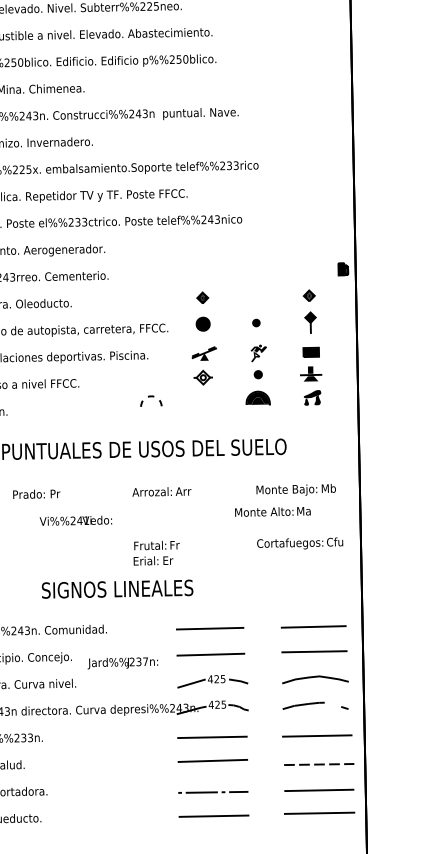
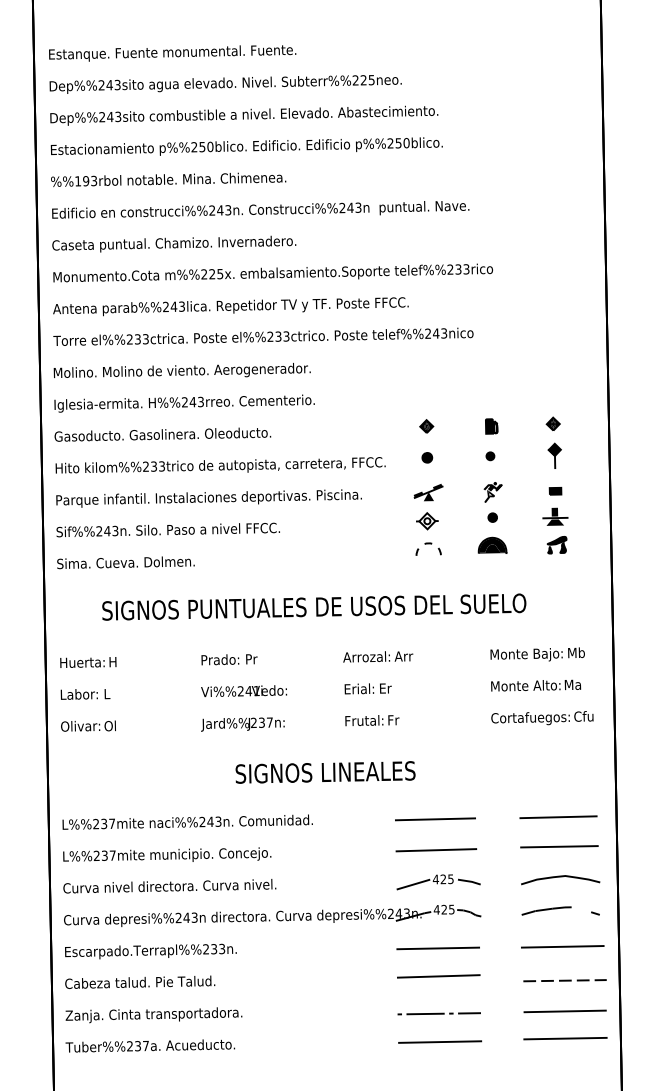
part: (343, 269) -> (491, 426), moved
part: (203, 324) -> (427, 457), size x0.62
part: (311, 352) -> (555, 491), size x0.62
part: (151, 400) -> (428, 548), moved
text: (273, 511) -> (536, 685), moved
text: (76, 521) -> (244, 691), moved
text: (152, 560) -> (367, 688), moved
text: (122, 663) -> (242, 724), moved

